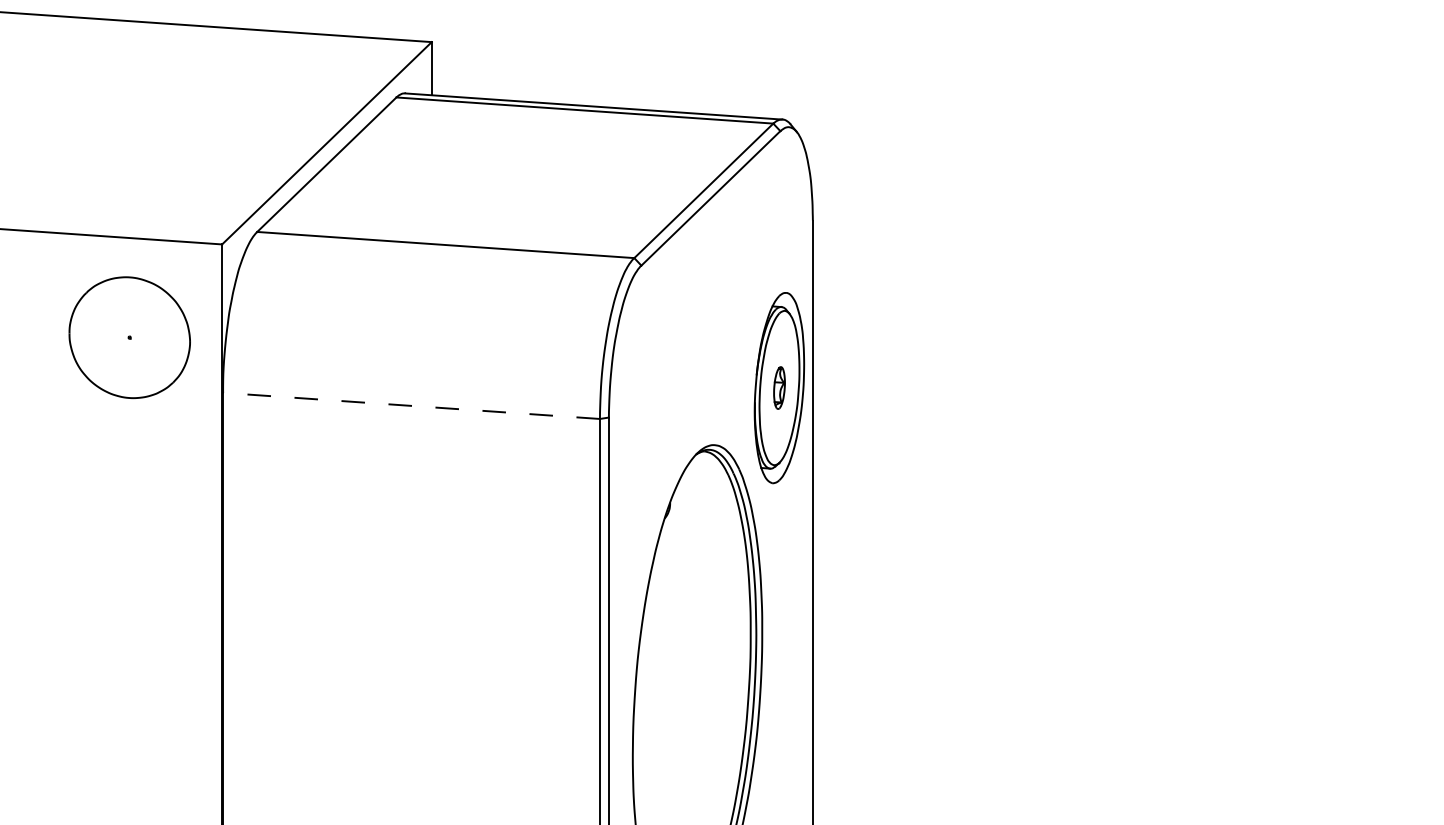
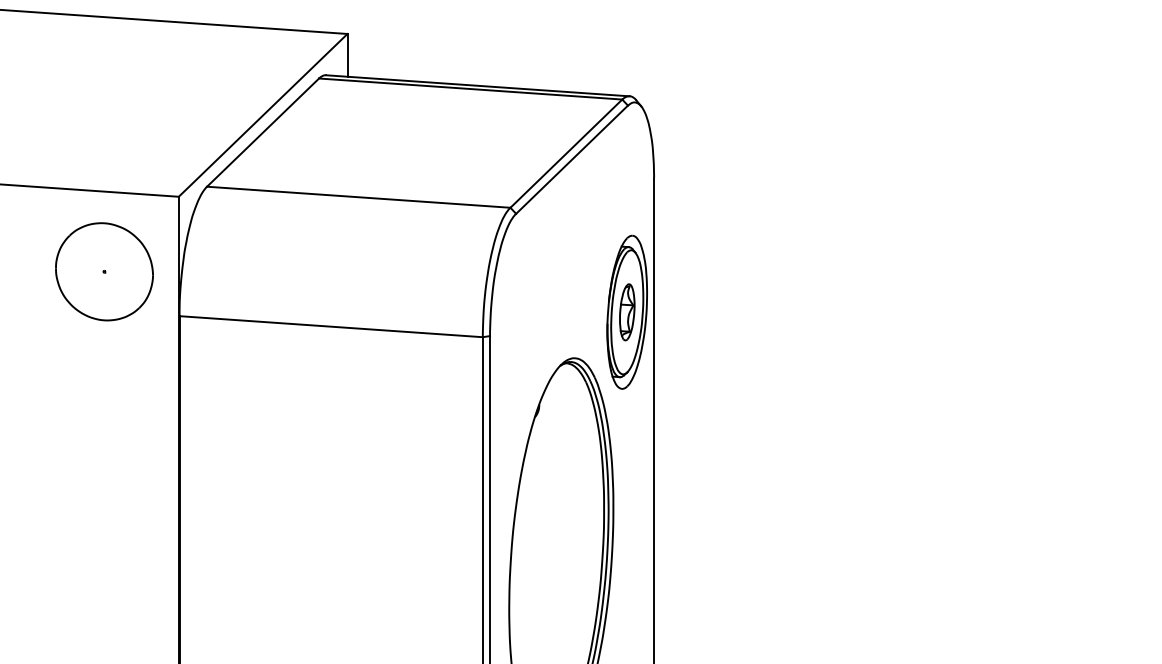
part: (779, 387) -> (627, 311), size x1.67
line: (411, 405) -> (331, 326), dashed -> solid

